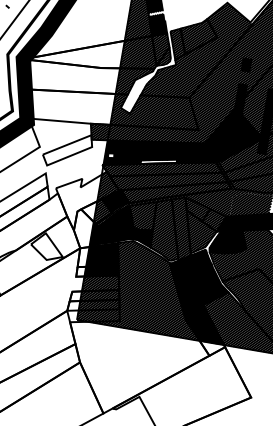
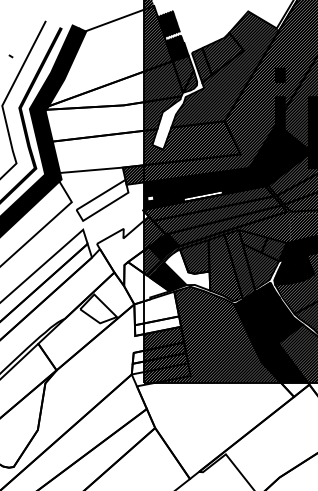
hatch: (133, 225) -> (187, 269), removed
hatch: (105, 251) -> (162, 303), removed

